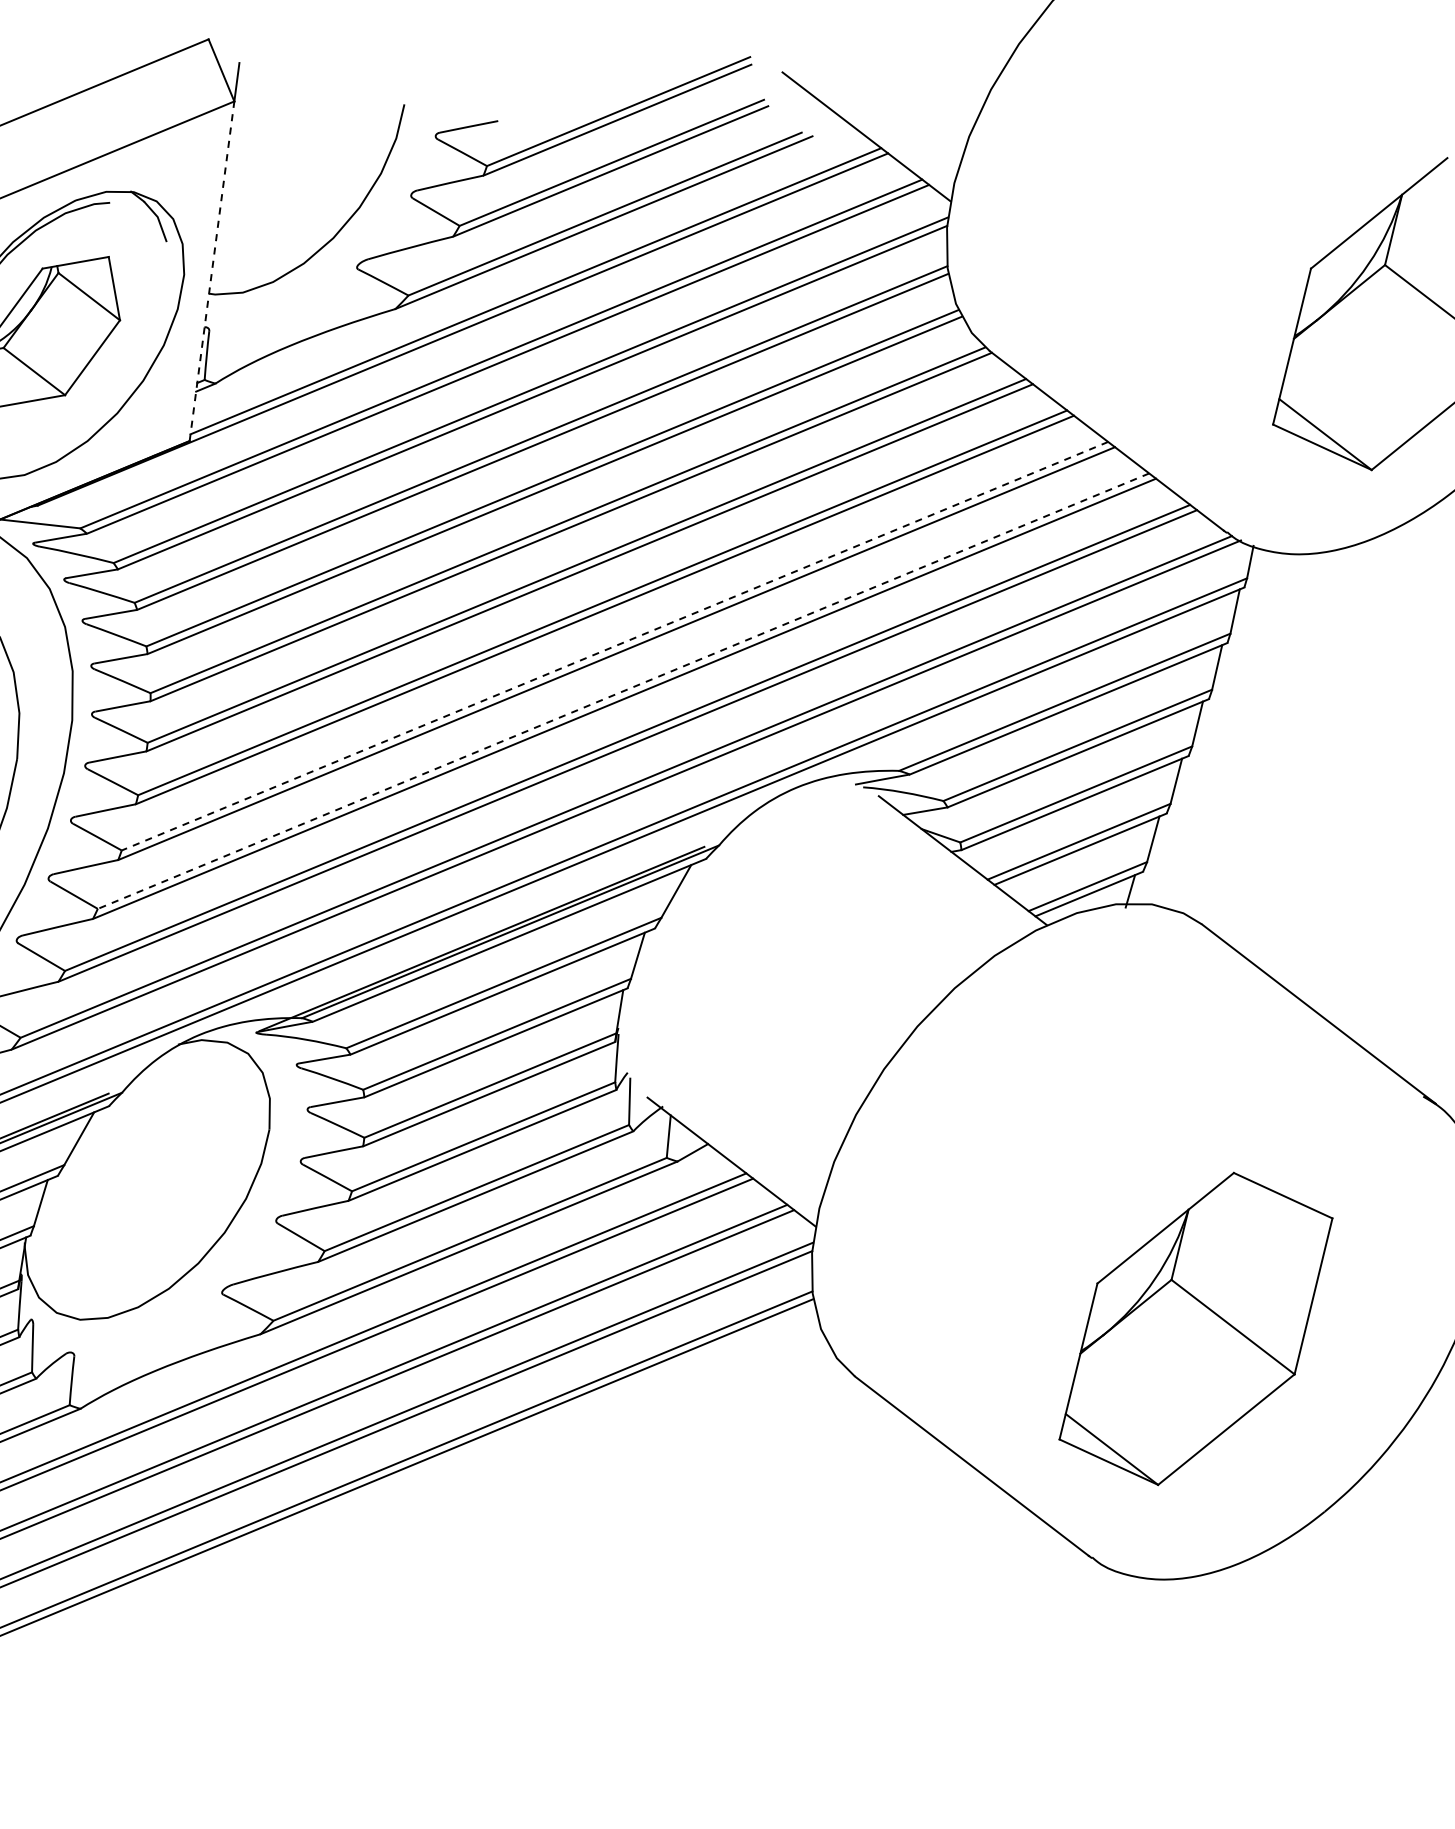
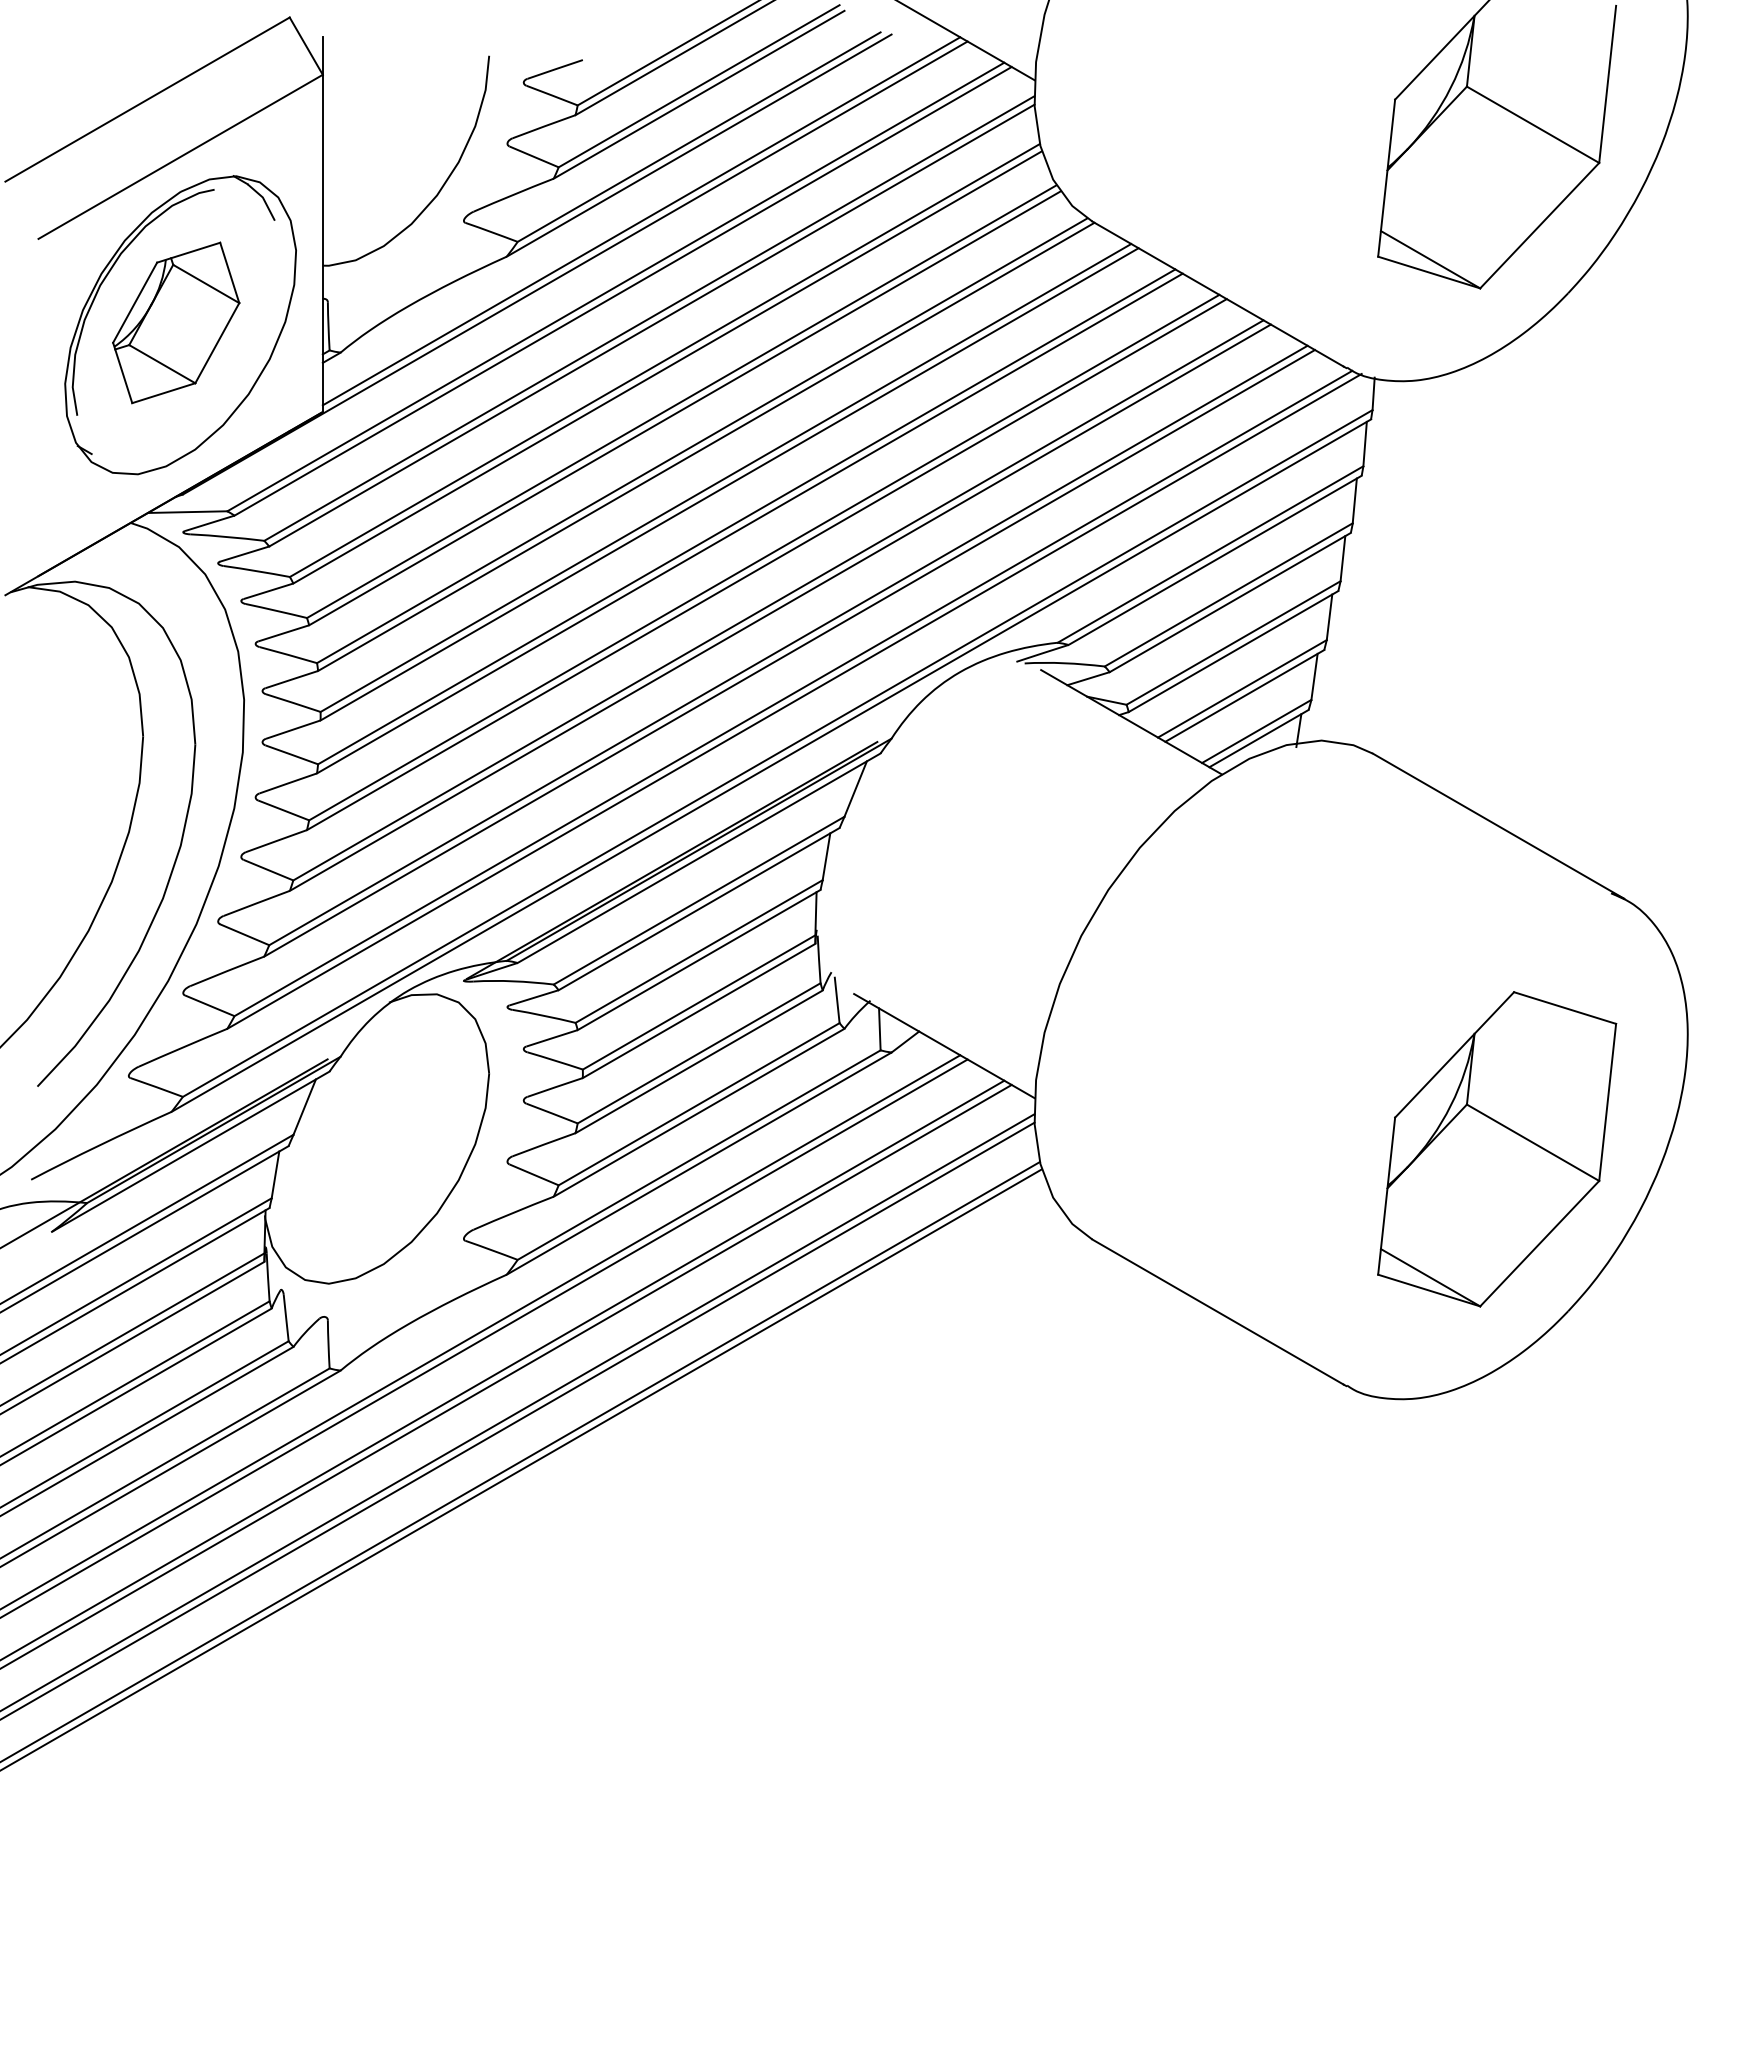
line: (211, 271) -> (322, 243), dashed -> solid
line: (615, 646) -> (764, 557), dashed -> solid
line: (623, 691) -> (778, 600), dashed -> solid
part: (1196, 1329) -> (1497, 1149), moved

